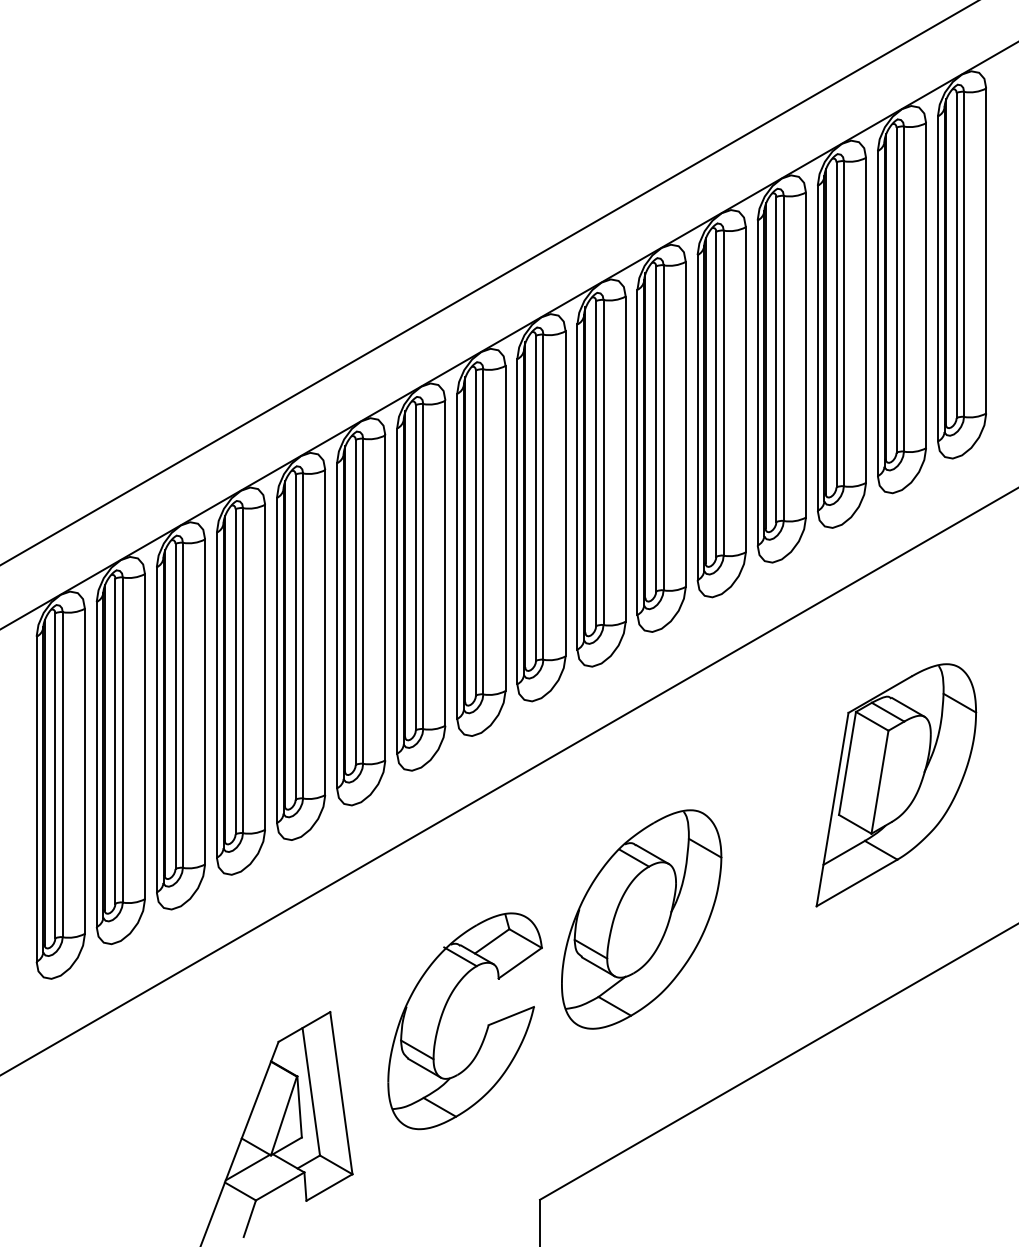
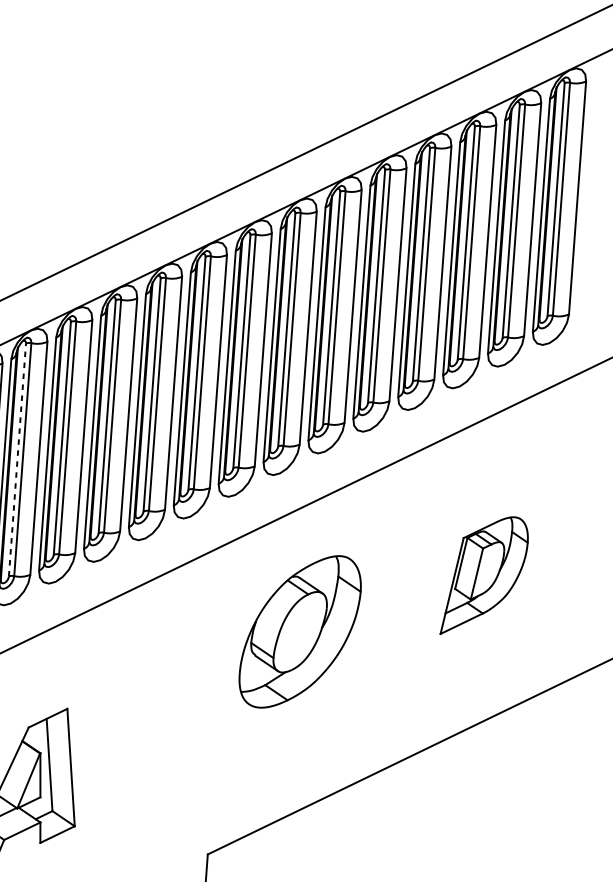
line: (235, 671) -> (17, 459), solid -> dashed
part: (896, 785) -> (485, 576), size x0.7
part: (641, 919) -> (300, 631), moved
part: (444, 1011) -> (149, 714), removed

